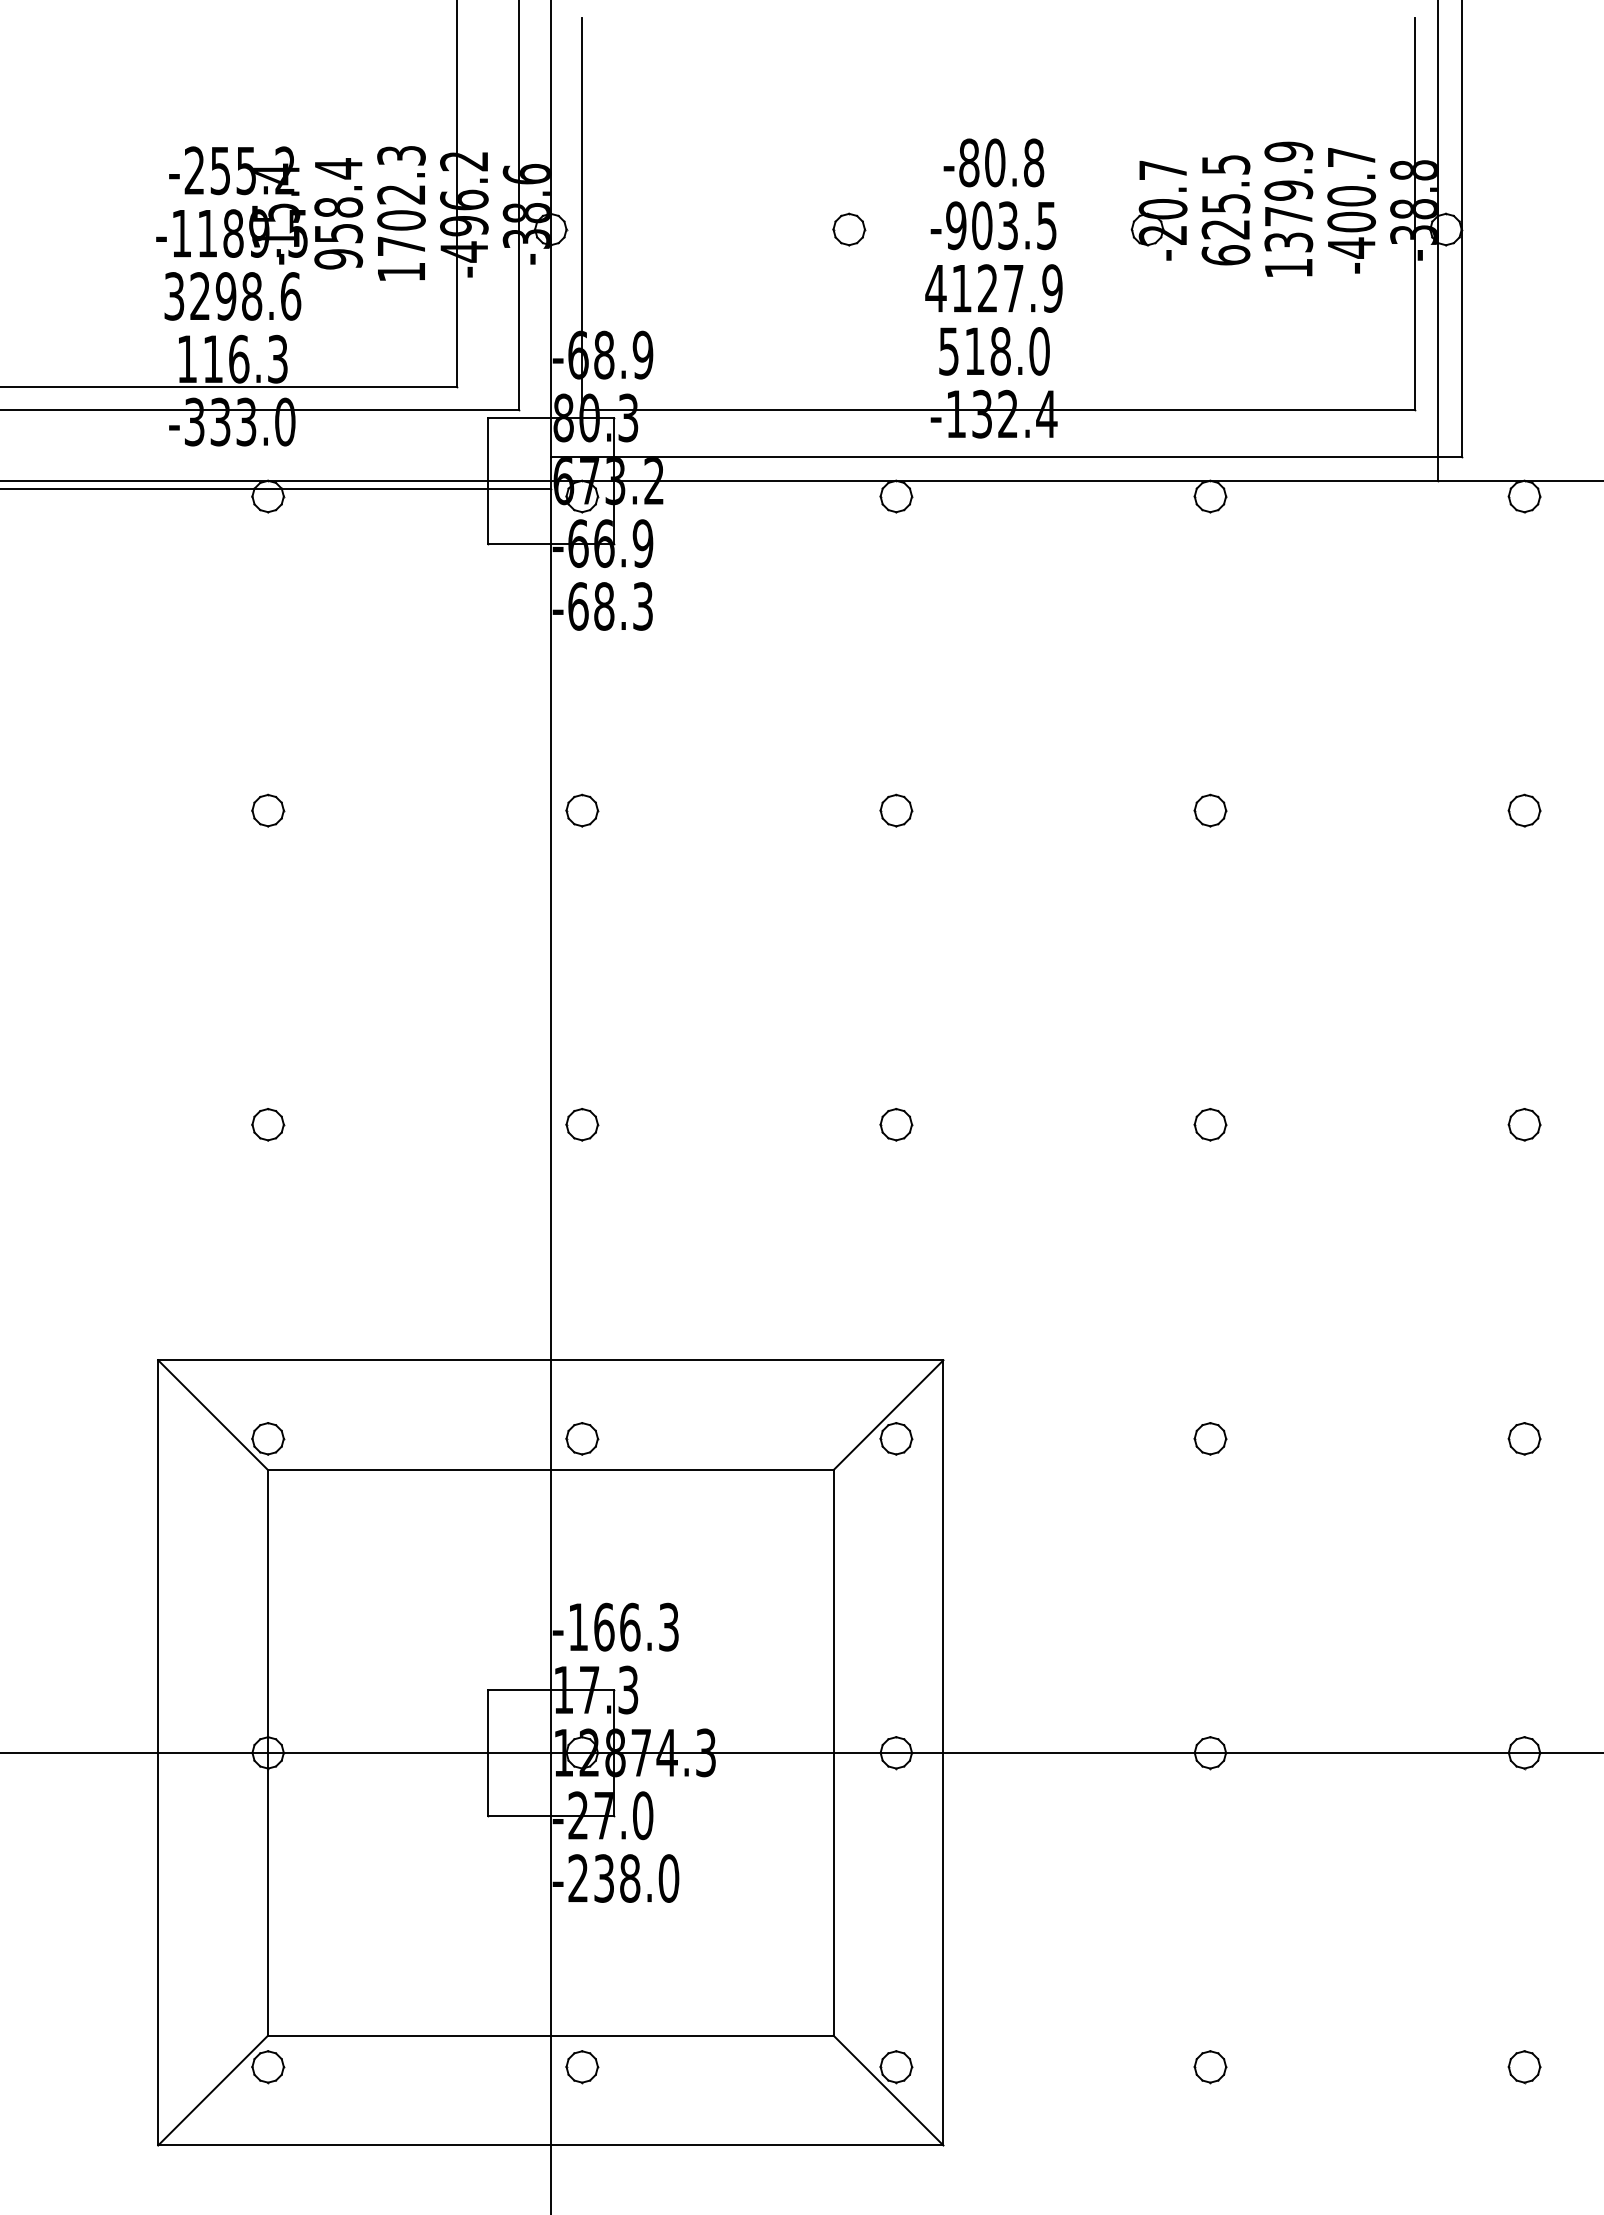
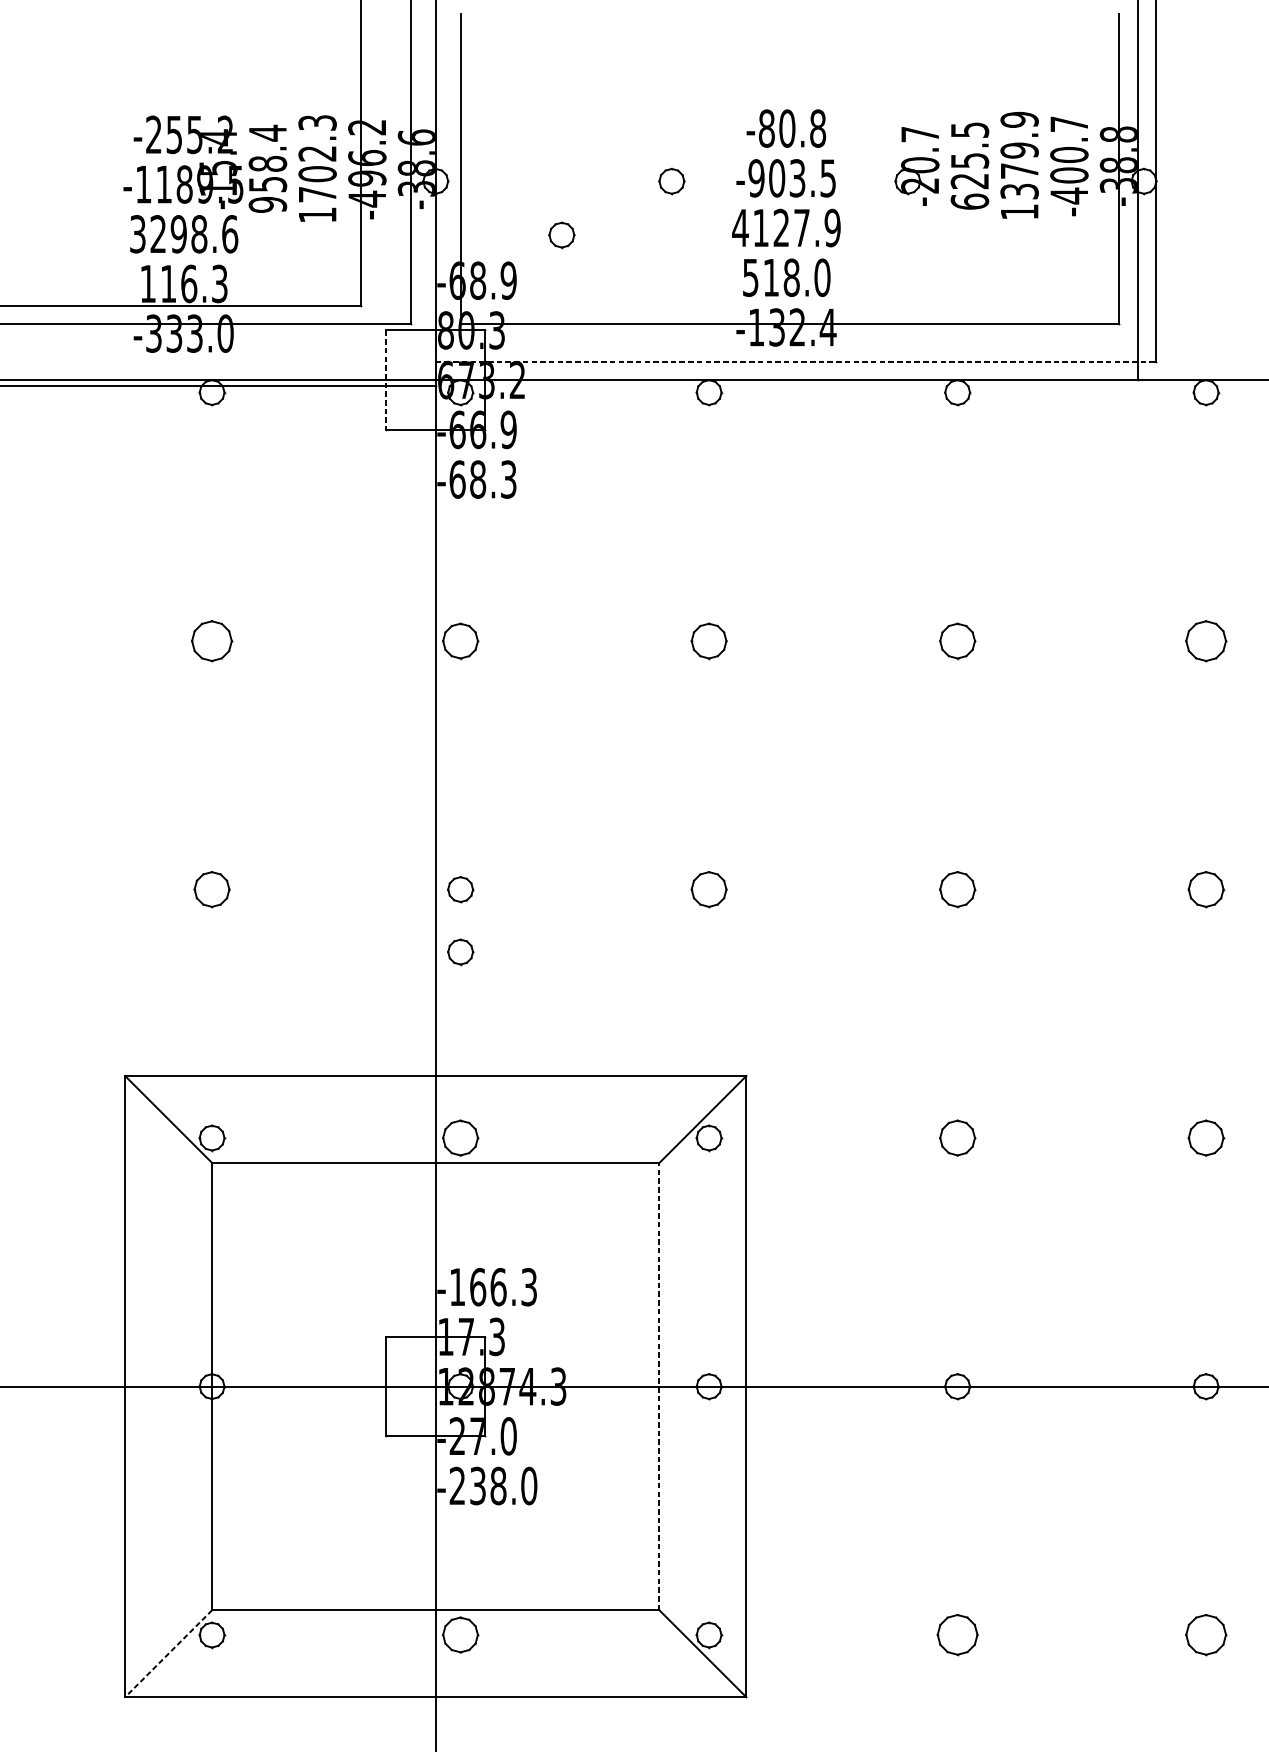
part: (710, 297) -> (562, 235), added
line: (1006, 457) -> (796, 361), solid -> dashed
line: (488, 480) -> (386, 379), solid -> dashed
part: (268, 810) -> (212, 641), size x1.6
part: (582, 810) -> (460, 641), size x1.4
part: (896, 810) -> (709, 641), size x1.4
part: (1210, 810) -> (957, 641), size x1.4
part: (1524, 810) -> (1206, 641), size x1.6
part: (268, 1124) -> (212, 889), size x1.4
part: (896, 1124) -> (709, 889), size x1.4
part: (1210, 1124) -> (957, 889), size x1.4
part: (1524, 1124) -> (1206, 889), size x1.4
part: (582, 1203) -> (460, 951), added
part: (582, 1438) -> (460, 1137), size x1.4
part: (1210, 1438) -> (957, 1137), size x1.4
part: (1524, 1438) -> (1206, 1137), size x1.4
line: (833, 1752) -> (659, 1386), solid -> dashed
part: (582, 2067) -> (460, 1635), size x1.4
part: (1210, 2067) -> (957, 1635), size x1.6
part: (1524, 2067) -> (1206, 1635), size x1.6
line: (213, 2090) -> (168, 1653), solid -> dashed

